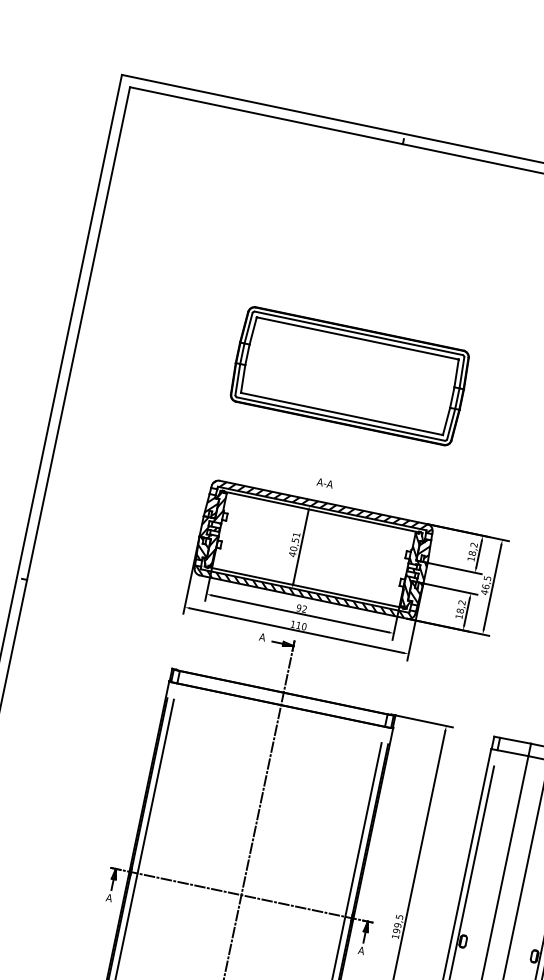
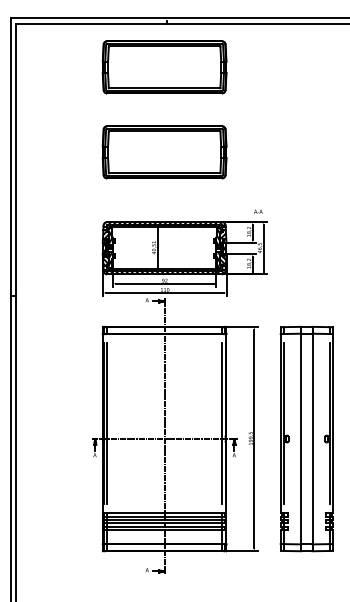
part: (381, 222) -> (164, 67), added
text: (325, 482) -> (258, 211), moved

